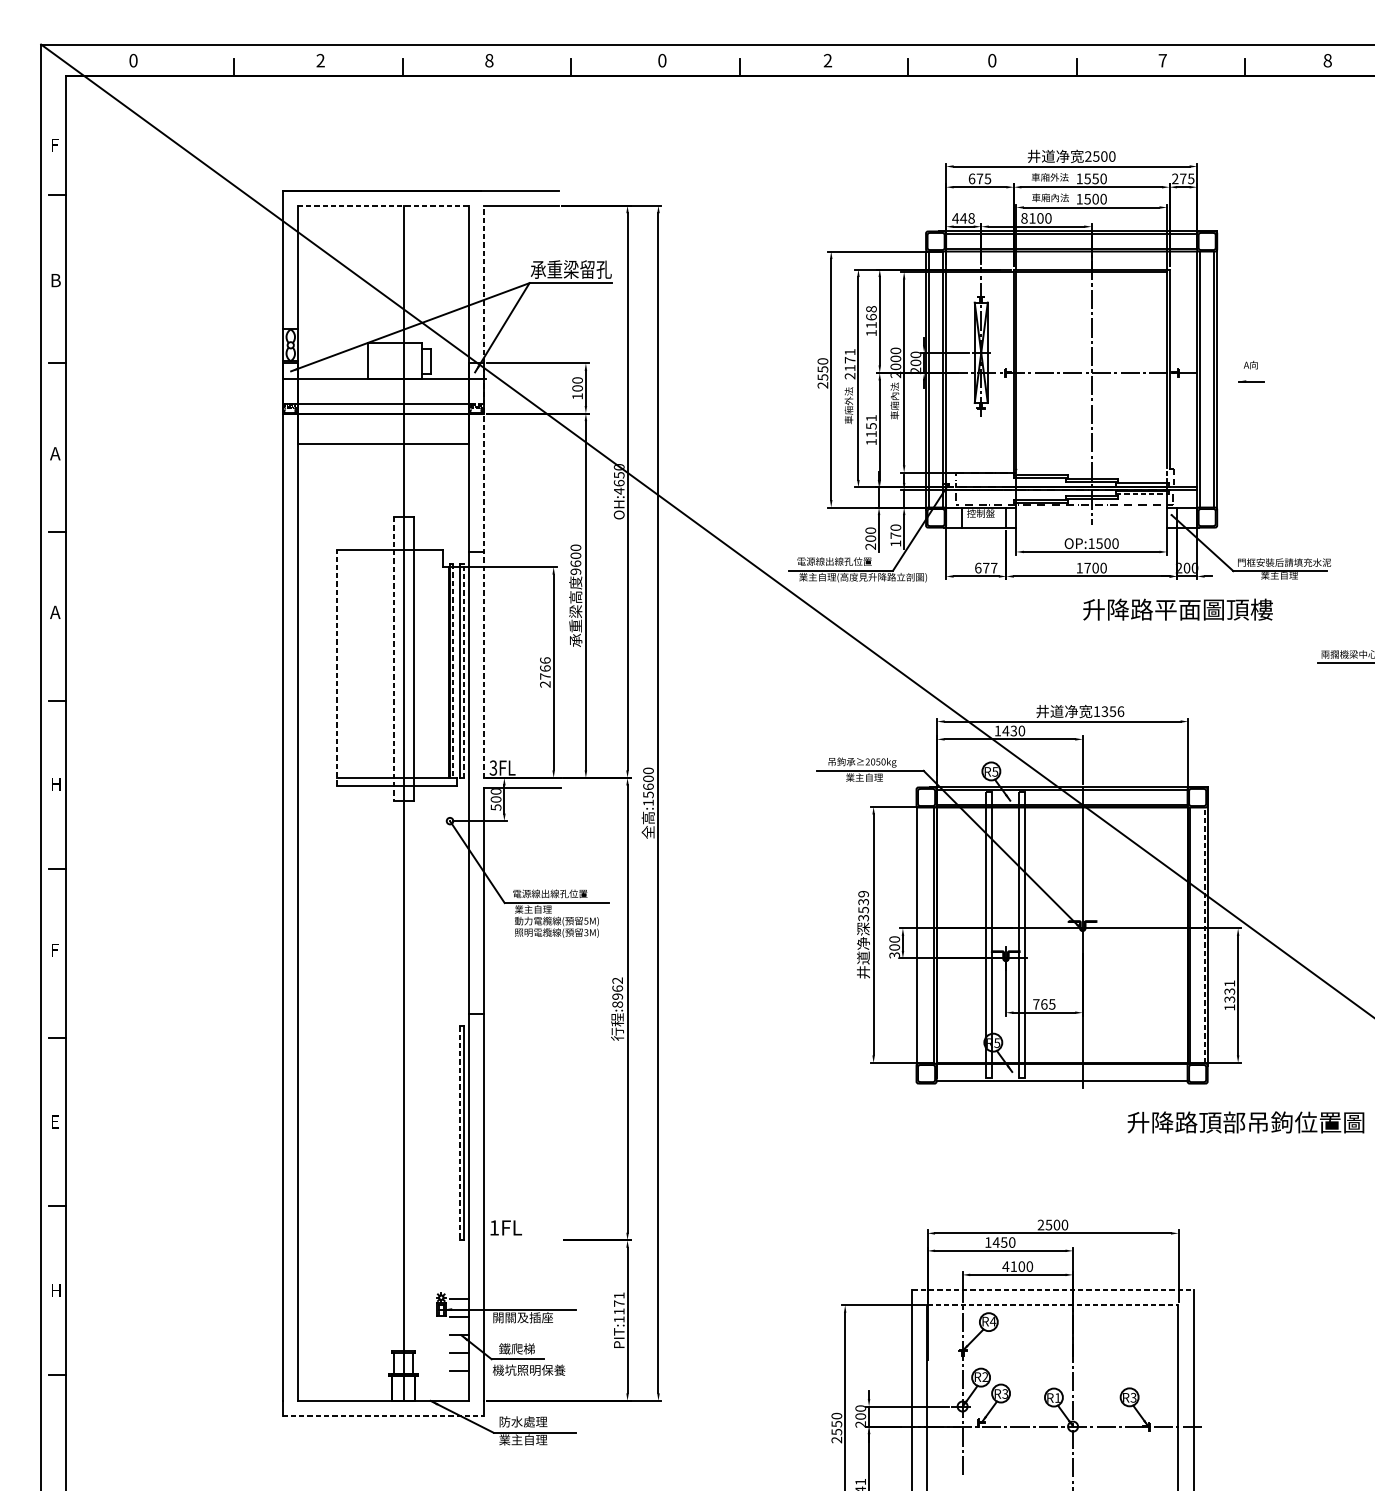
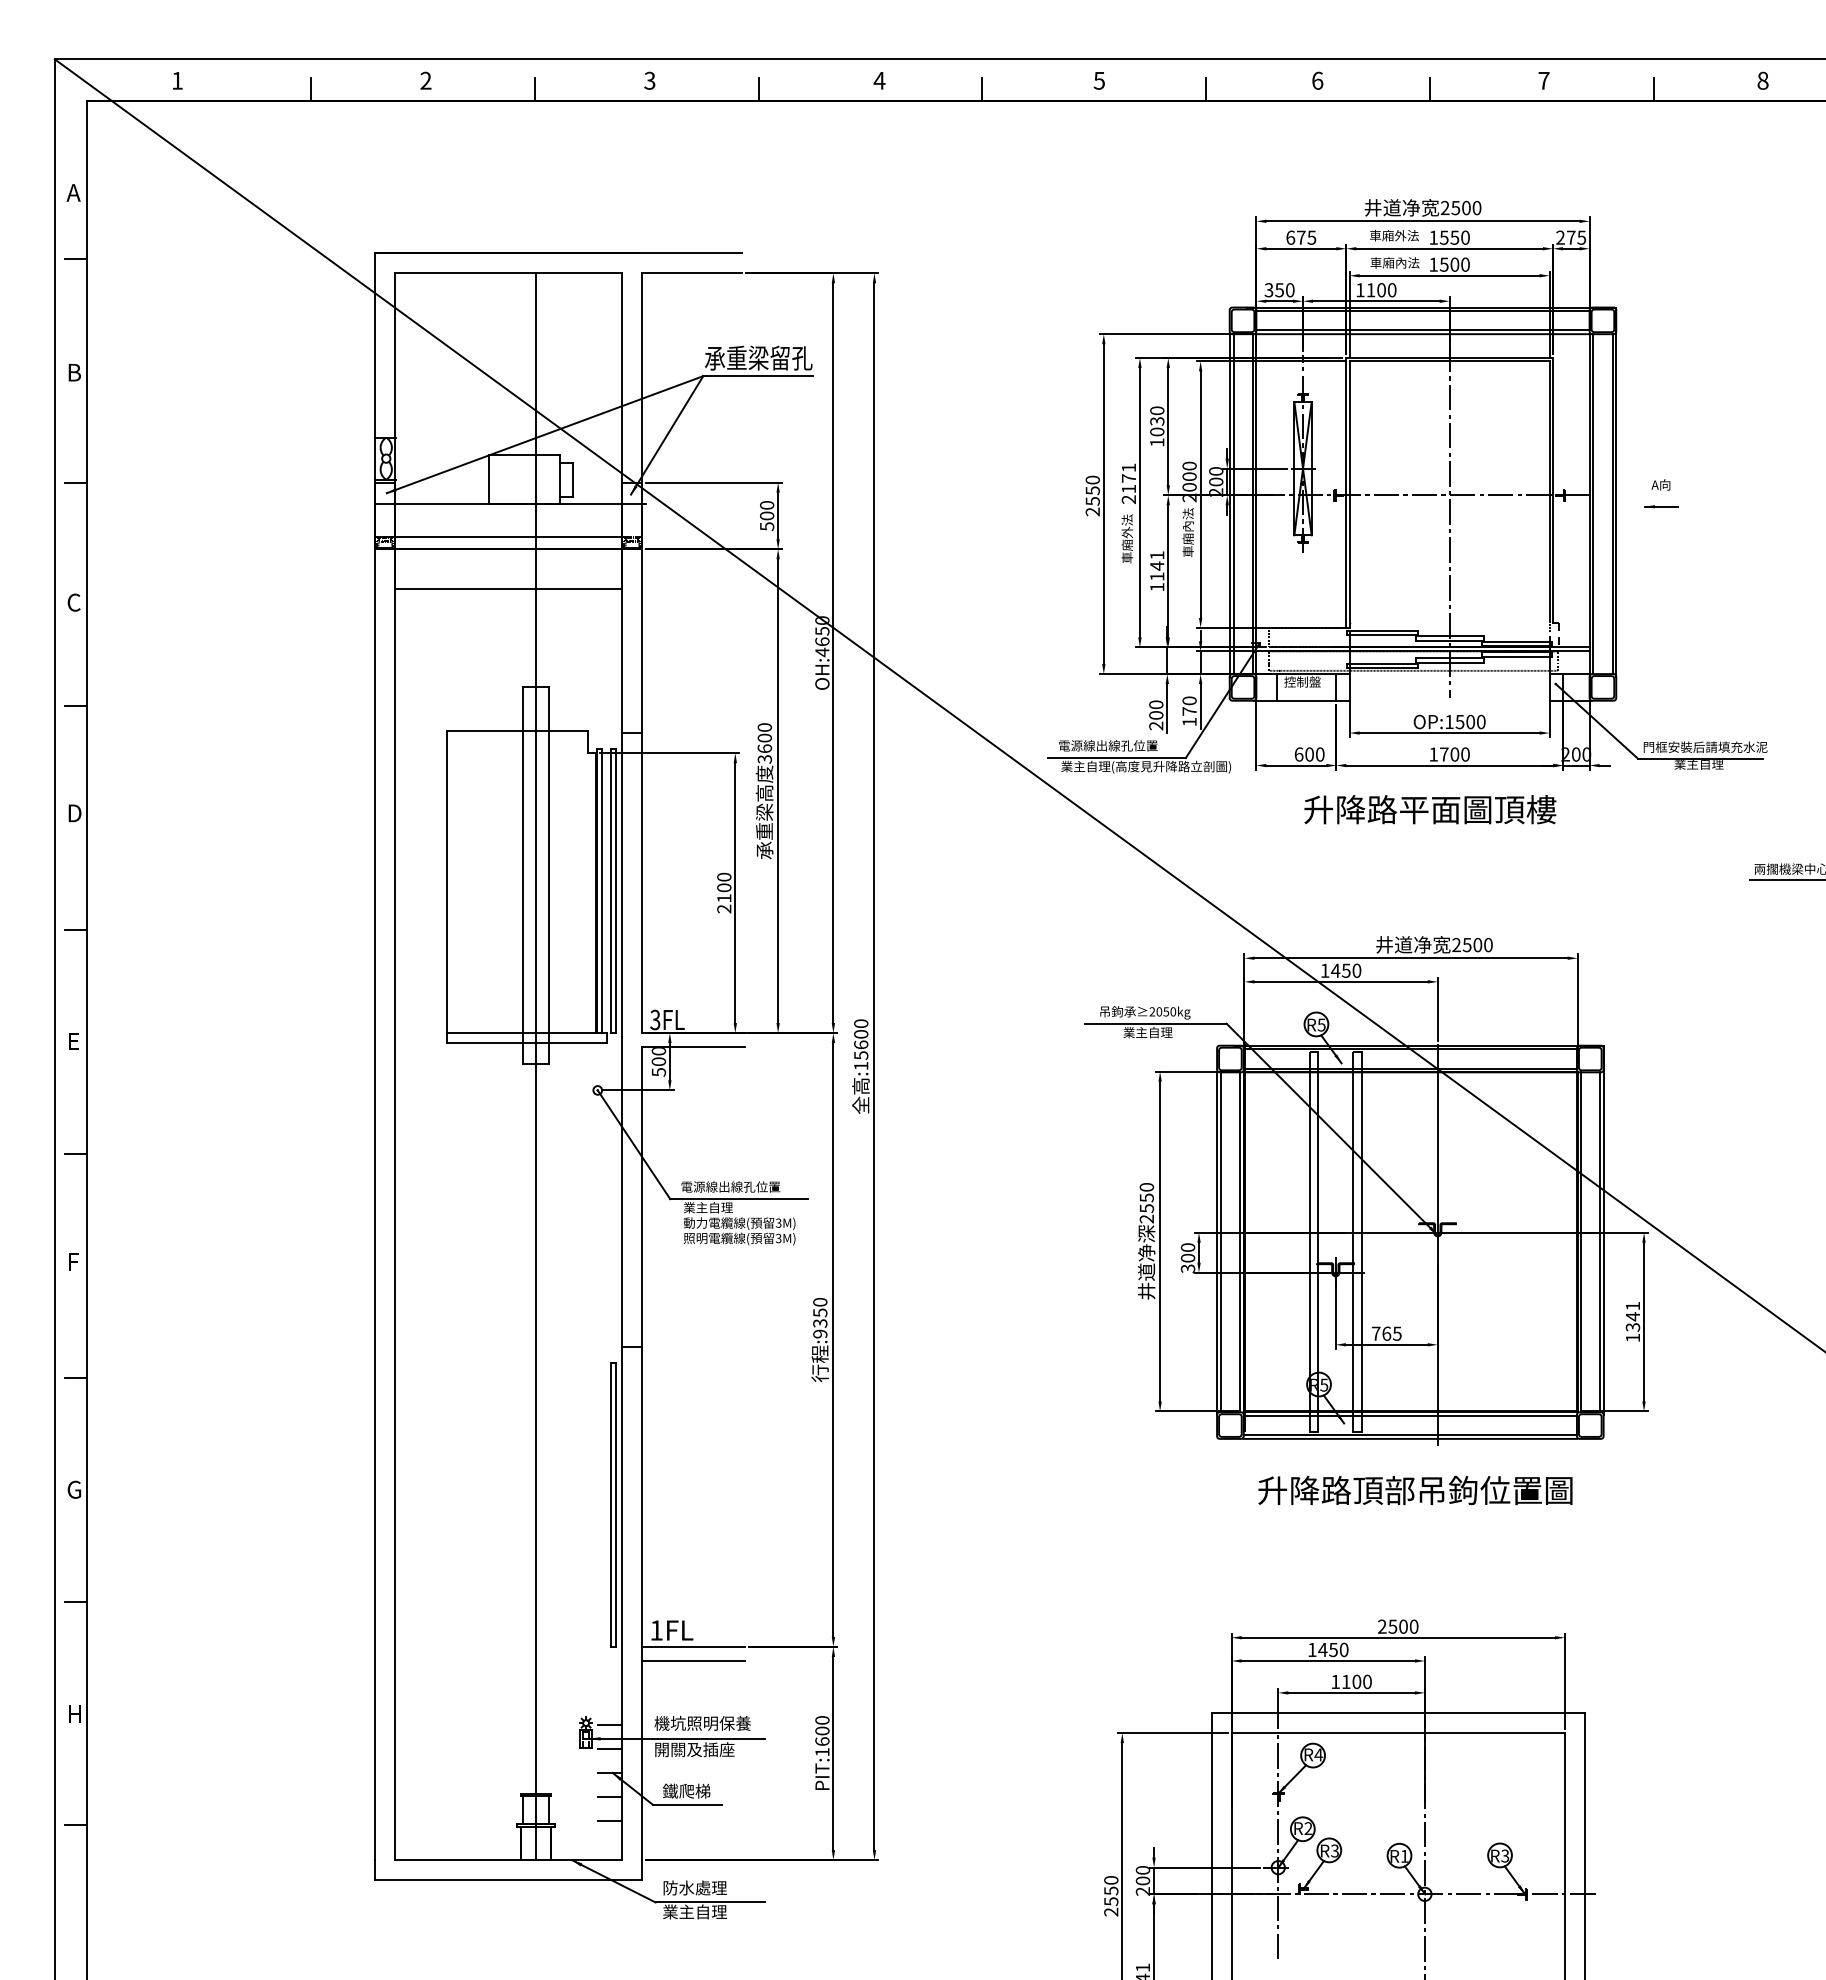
text: (133, 60) -> (177, 80), 0 -> 1
text: (489, 60) -> (649, 80), 8 -> 3
text: (662, 60) -> (879, 80), 0 -> 4
text: (827, 60) -> (1098, 80), 2 -> 5
text: (992, 60) -> (1317, 80), 0 -> 6
text: (55, 144) -> (73, 192), F -> A
line: (383, 205) -> (509, 273), dashed -> solid
text: (963, 218) -> (1279, 290), 448 -> 350
text: (1024, 218) -> (1360, 290), 8100 -> 1100
text: (871, 317) -> (1157, 421), 1168 -> 1030
text: (577, 396) -> (767, 526), 100 -> 500
text: (871, 425) -> (1157, 565), 1151 -> 1141
text: (55, 453) -> (73, 602), A -> C
line: (483, 492) -> (642, 653), dashed -> solid
line: (1142, 494) -> (1517, 656), dashed -> solid
text: (989, 568) -> (1314, 754), 677 -> 600
text: (575, 571) -> (764, 759), 9600 -> 3600
text: (1178, 609) -> (1430, 809), moved
text: (55, 612) -> (73, 813), A -> D
line: (393, 659) -> (522, 875), dashed -> solid
line: (336, 667) -> (447, 886), dashed -> solid
text: (545, 668) -> (724, 887), 2766 -> 2100
line: (463, 670) -> (615, 890), dashed -> solid
line: (452, 671) -> (601, 891), dashed -> solid
text: (1108, 711) -> (1472, 944), 1356 -> 2500
text: (1014, 730) -> (1346, 970), 1430 -> 1450
text: (56, 784) -> (75, 1041), H -> E
text: (863, 906) -> (1146, 1203), 3539 -> 2550
text: (586, 920) -> (778, 1222), 5M) -> 3M)
line: (919, 935) -> (1220, 1242), added
line: (1204, 935) -> (1599, 1242), dashed -> solid
text: (1229, 991) -> (1632, 1316), 1331 -> 1341
text: (617, 992) -> (820, 1318), :8962 -> :9350
line: (1061, 1066) -> (1409, 1416), added
line: (1061, 1083) -> (1409, 1438), added
text: (55, 1121) -> (74, 1489), E -> G
text: (1245, 1122) -> (1415, 1490), moved
line: (459, 1133) -> (610, 1504), dashed -> solid
line: (522, 1239) -> (693, 1646), added
line: (522, 1250) -> (693, 1660), added
text: (1005, 1266) -> (1335, 1681), 4100 -> 1100
line: (1053, 1290) -> (1398, 1713), dashed -> solid
text: (619, 1303) -> (822, 1730), PIT:1171 -> PIT:1600
line: (1053, 1305) -> (1398, 1733), dashed -> solid
text: (528, 1370) -> (702, 1723), moved
line: (383, 1416) -> (509, 1880), dashed -> solid

